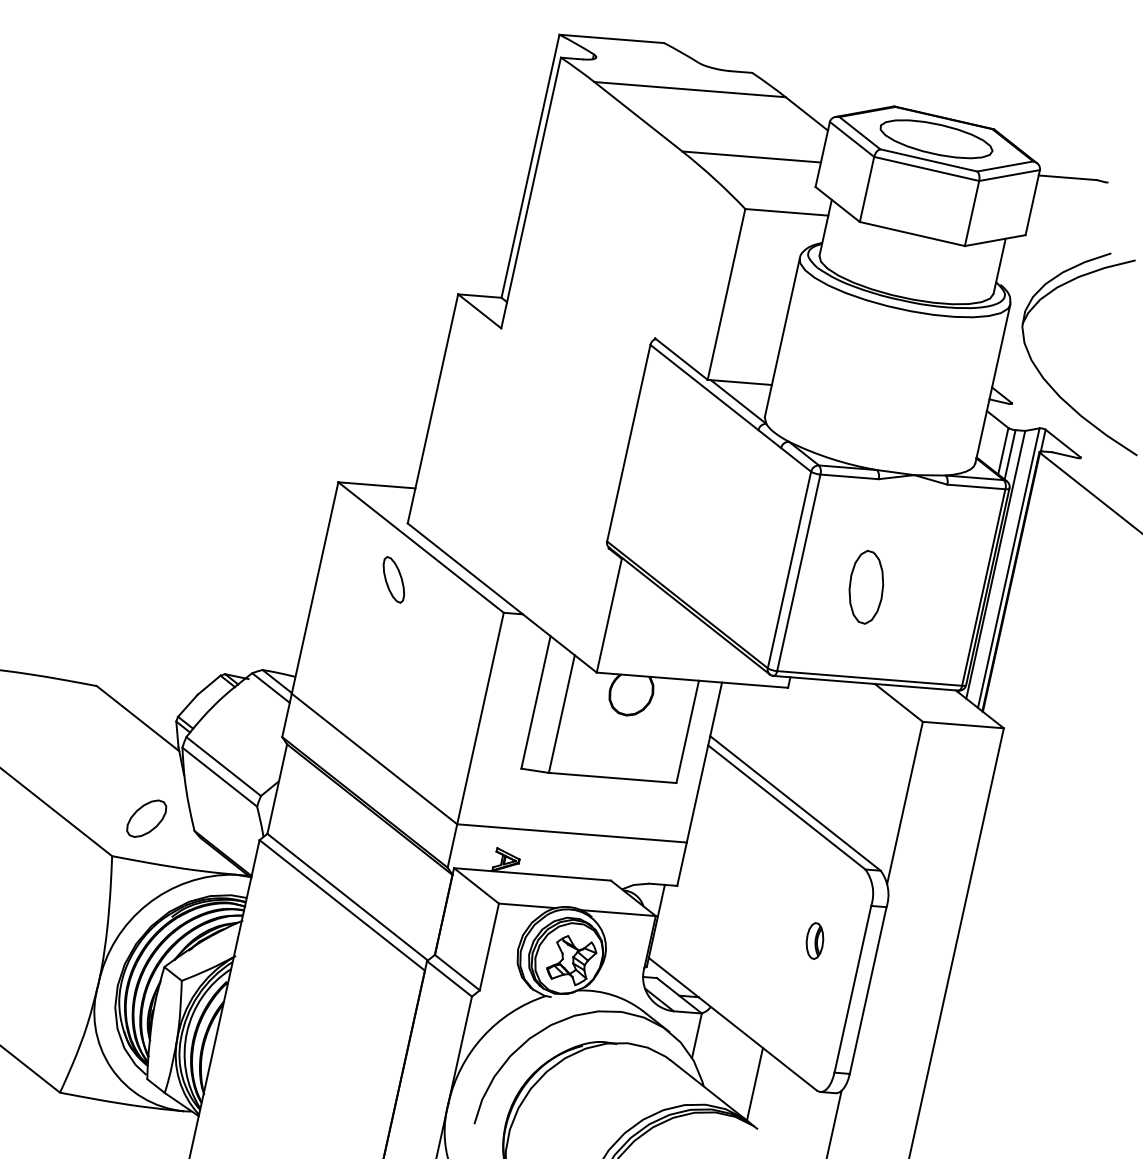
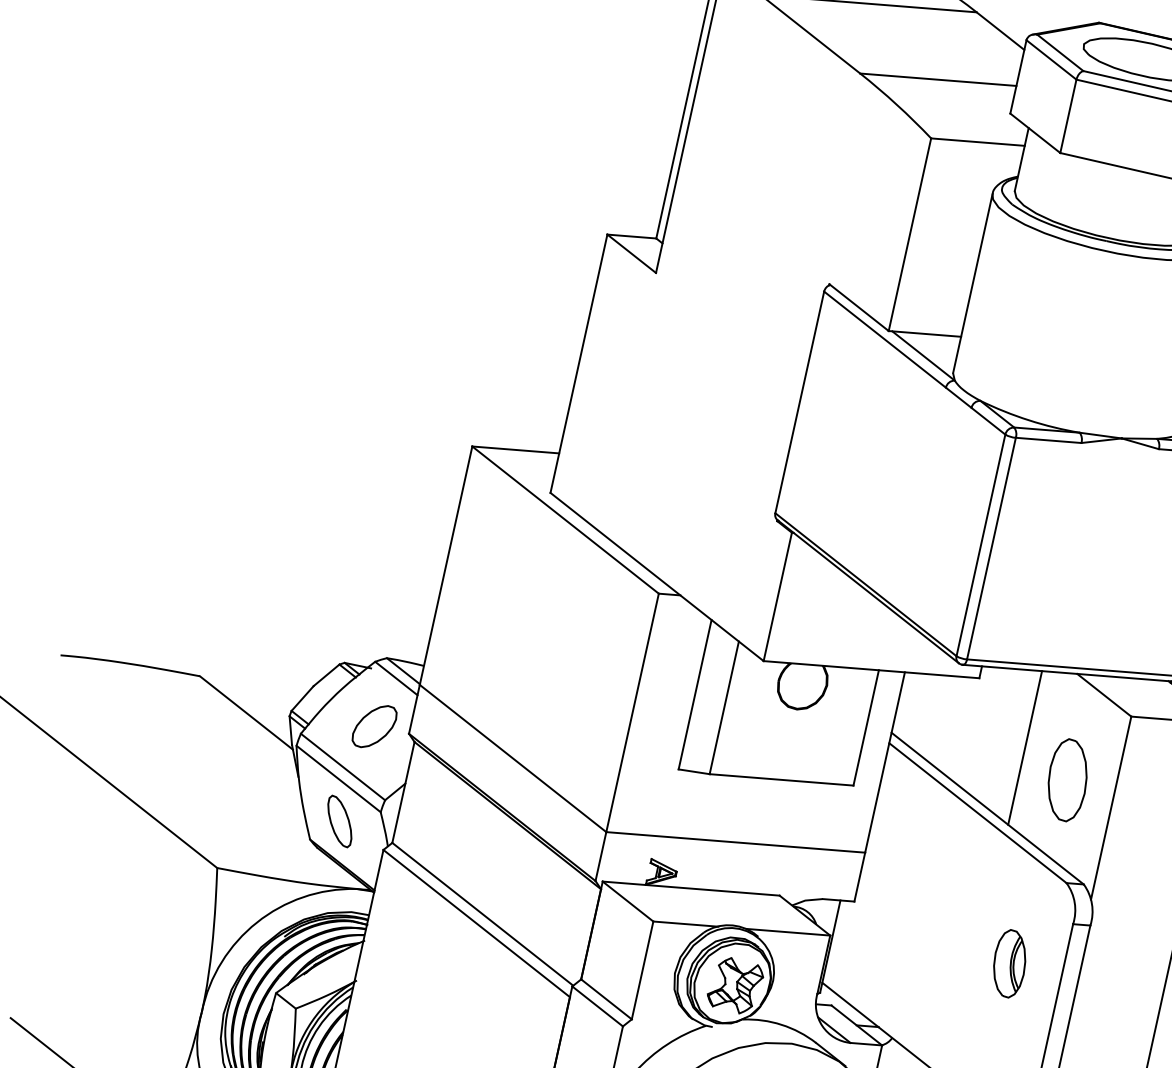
part: (393, 579) -> (339, 821), moved
part: (866, 586) -> (1067, 779), moved
line: (828, 749) -> (1024, 747), added
part: (146, 818) -> (374, 726), moved
part: (814, 940) -> (1009, 963), size x1.67

